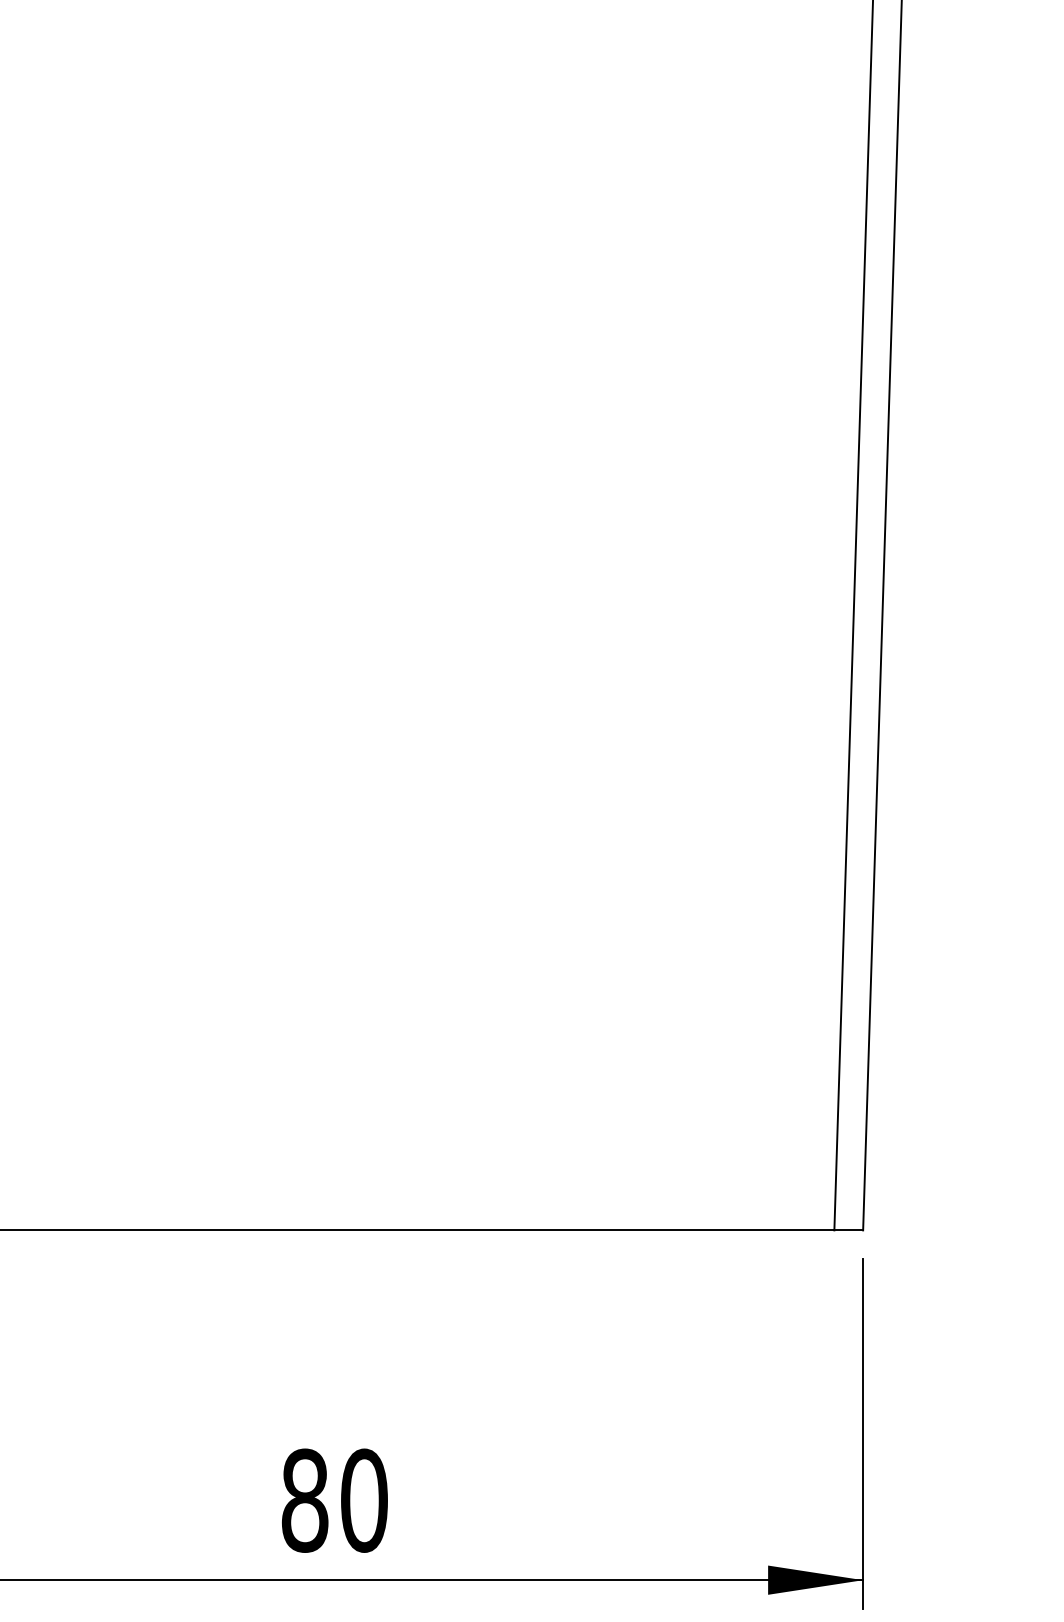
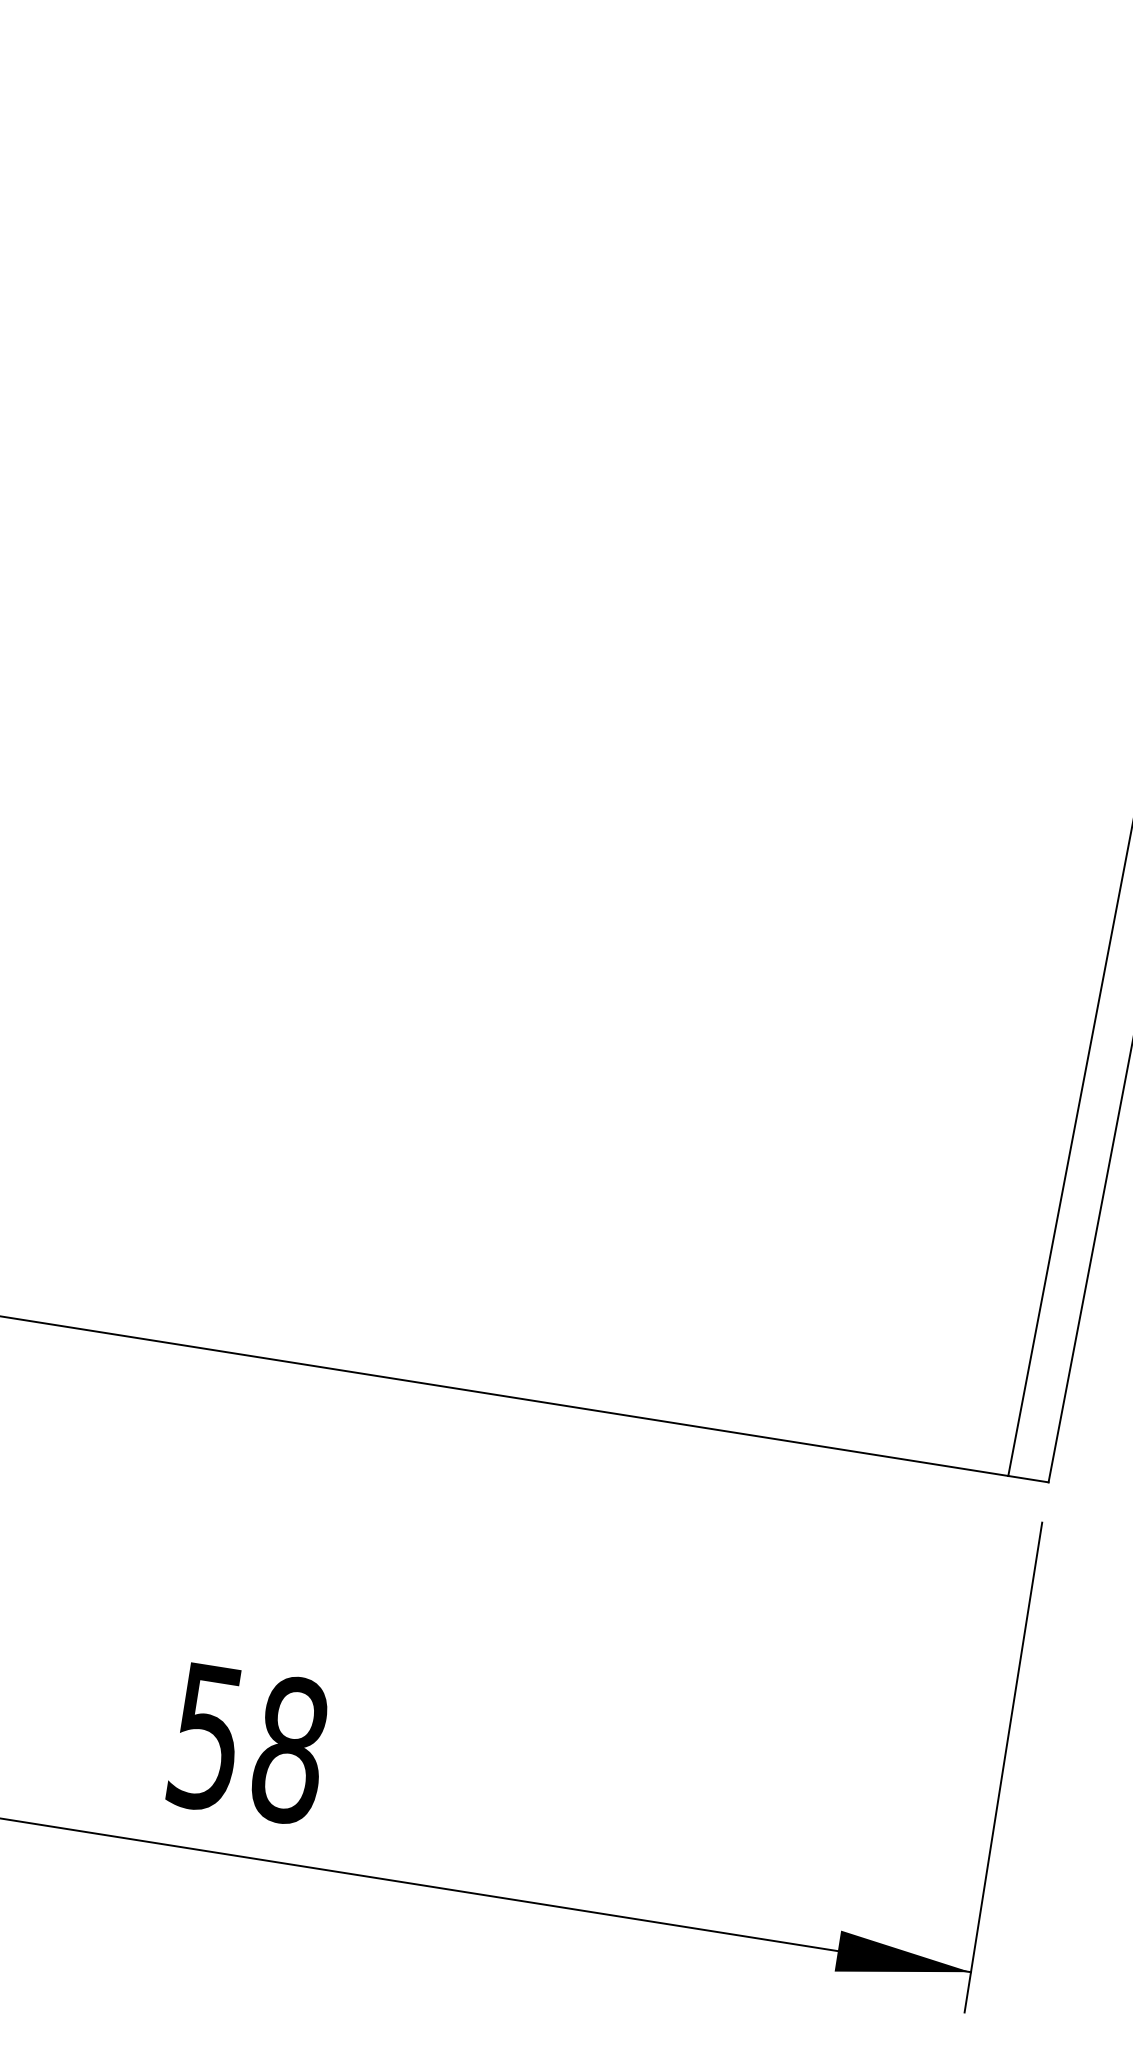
text: (334, 1500) -> (248, 1743), 80 -> 58

